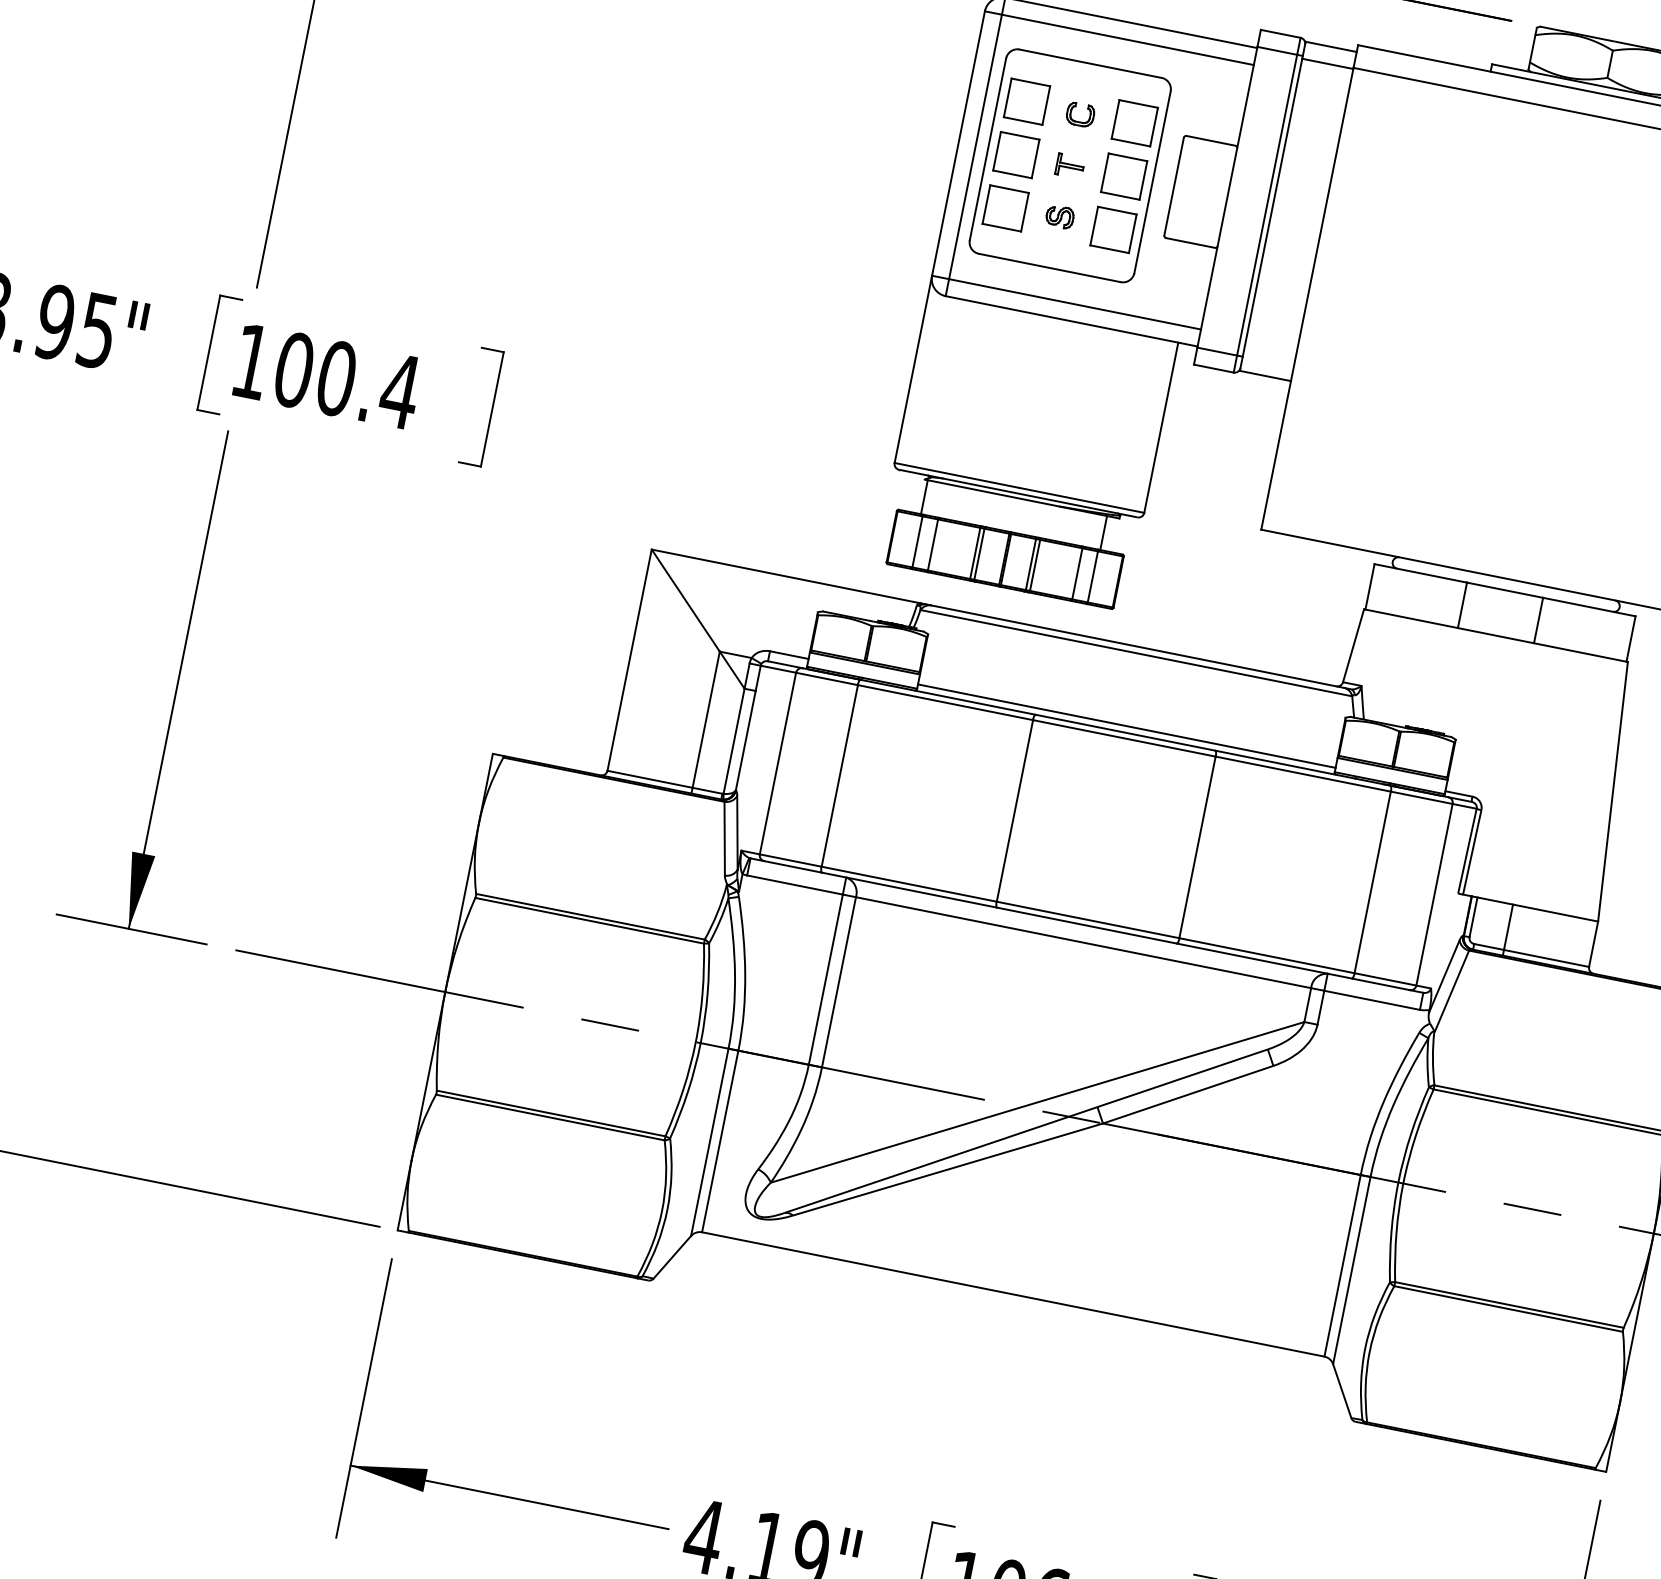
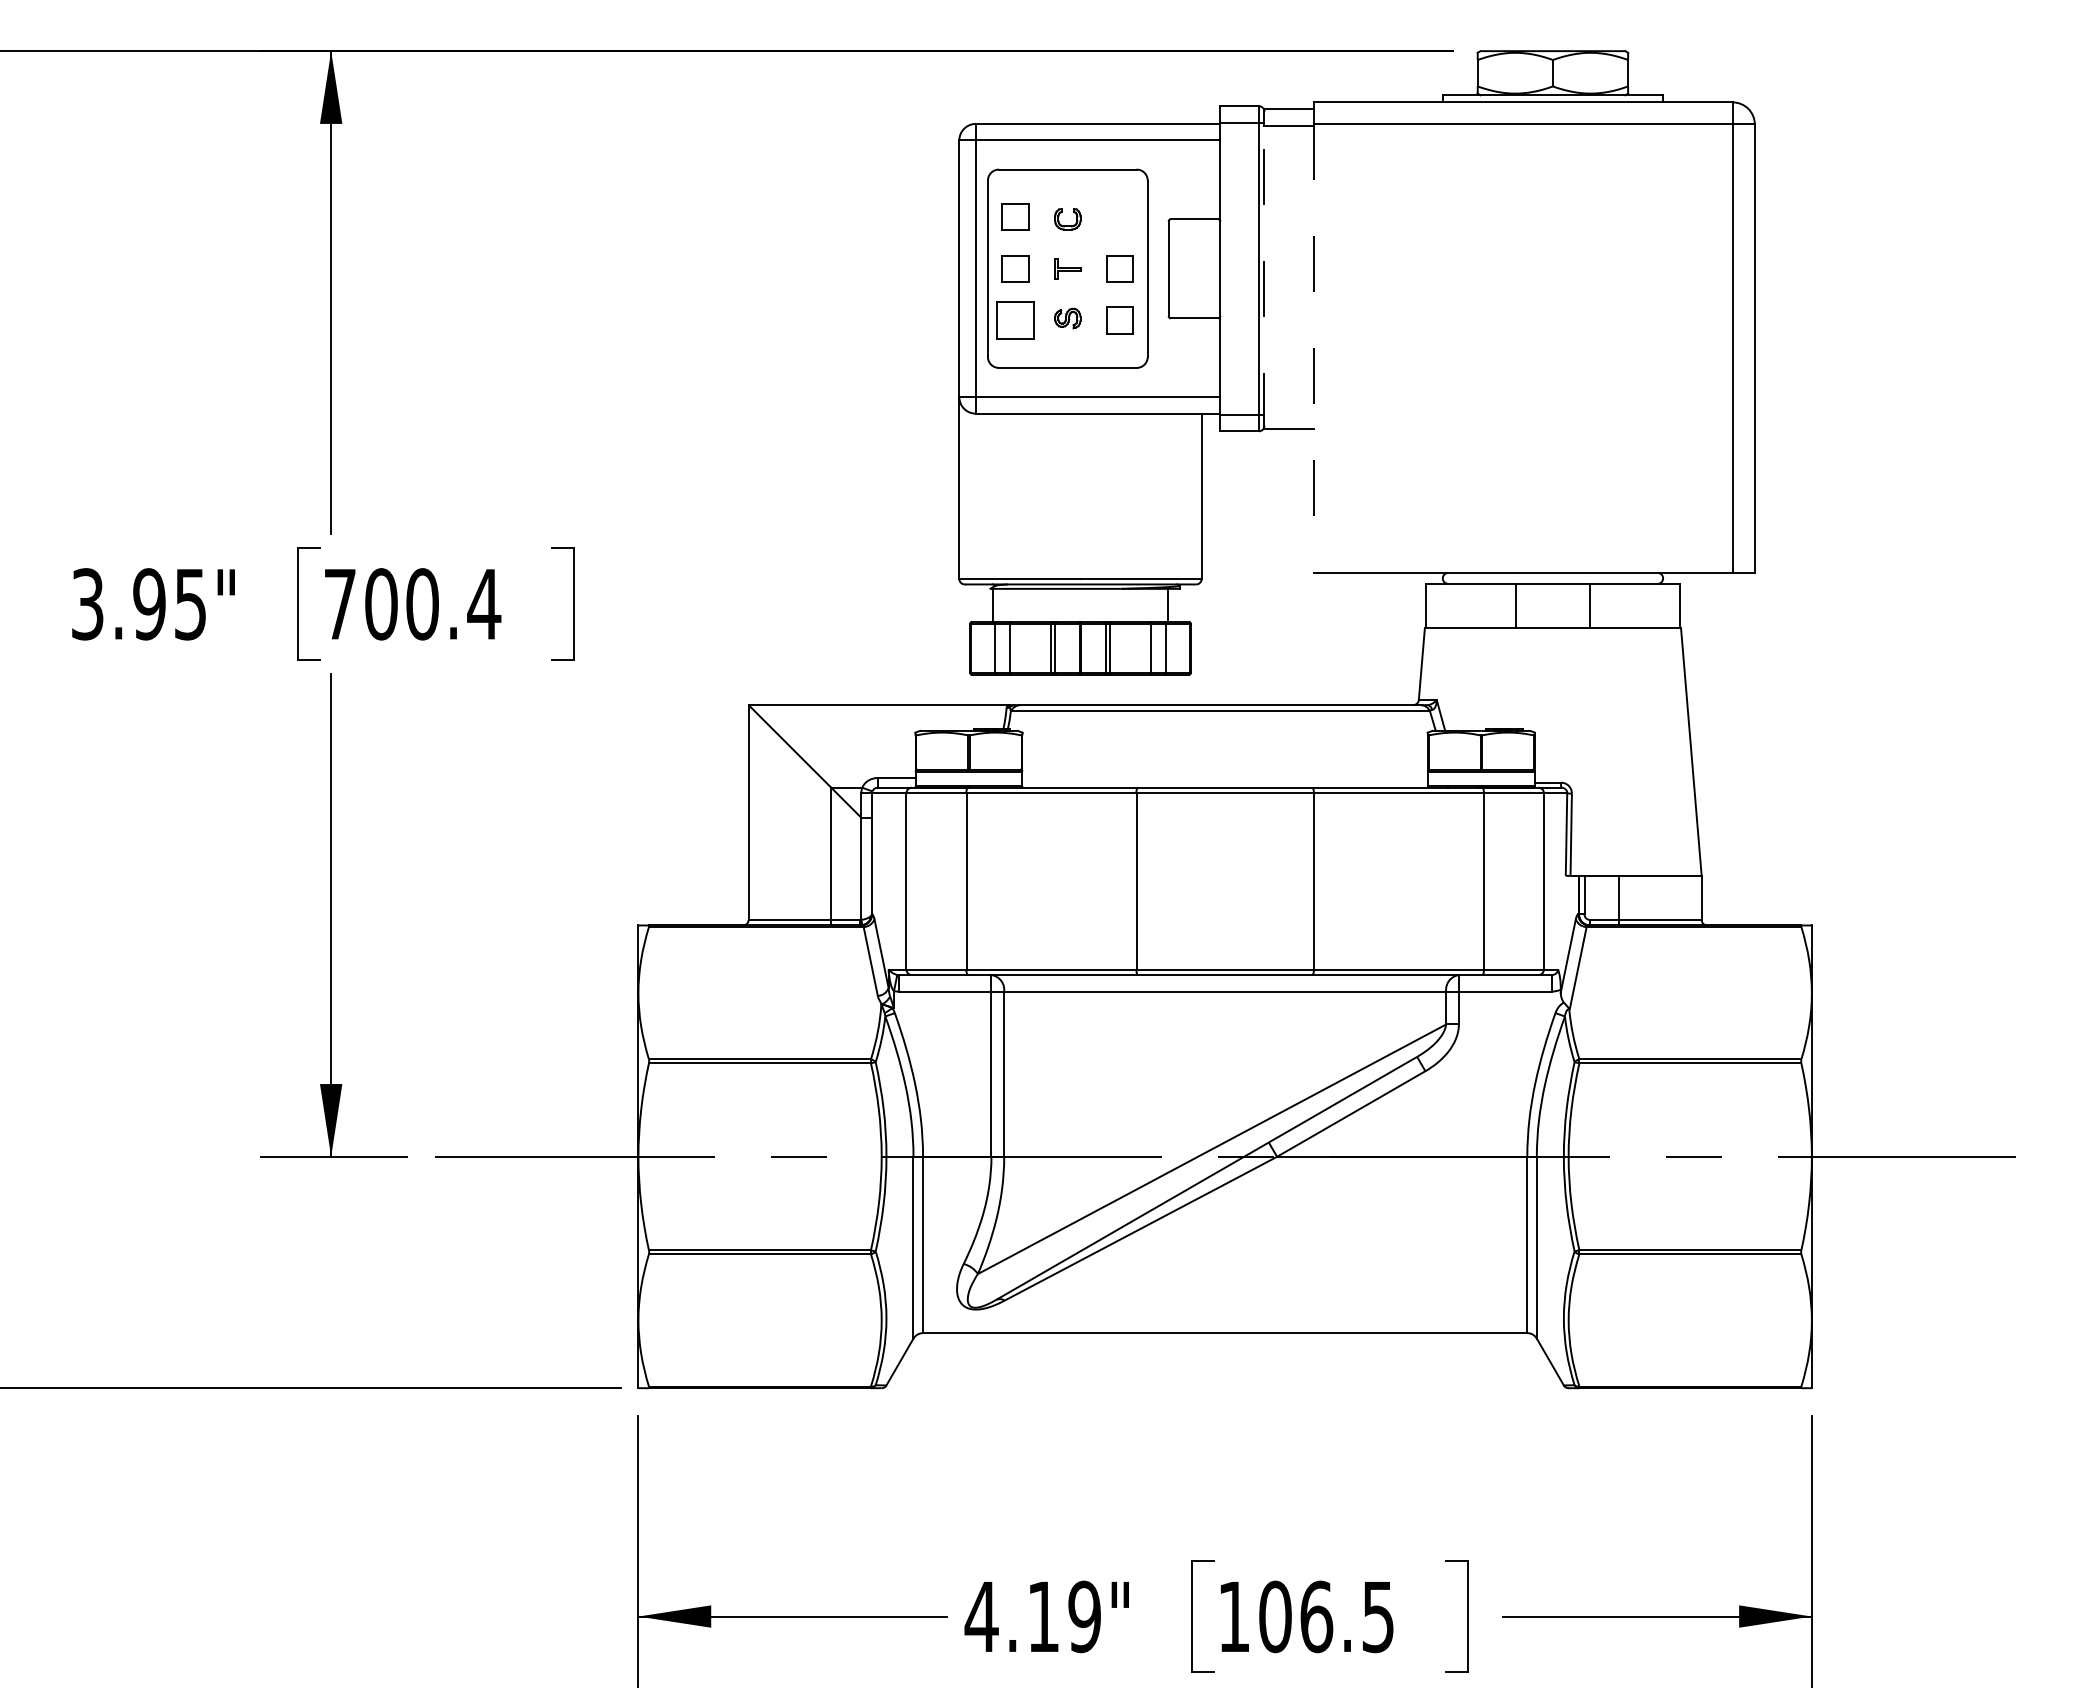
part: (1027, 101) -> (1015, 216), size x0.7
part: (1134, 122) -> (1119, 216), removed
part: (1016, 154) -> (1015, 268), size x0.7
part: (1123, 176) -> (1119, 268), size x0.7
line: (1271, 215) -> (1264, 277), solid -> dashed
part: (1112, 229) -> (1119, 320), size x0.7
line: (1307, 299) -> (1314, 349), solid -> dashed
text: (252, 361) -> (340, 604), 100.4 -> 700.4
line: (1126, 726) -> (1224, 781), removed

